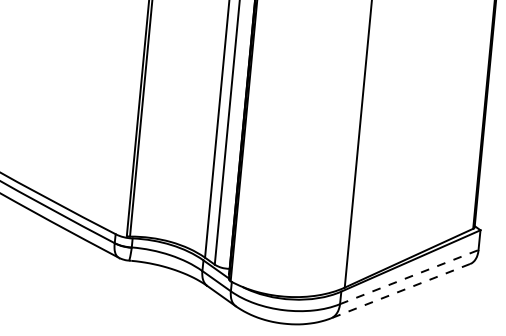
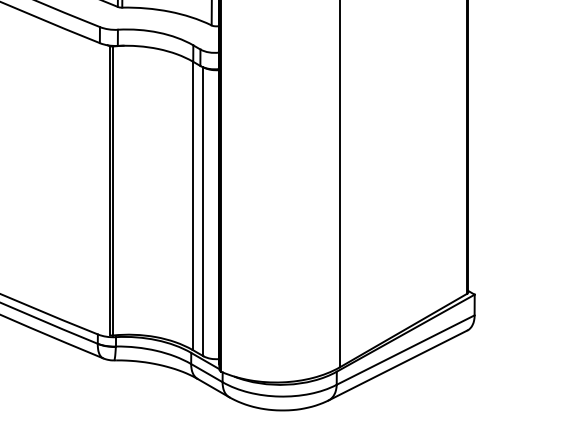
line: (410, 276) -> (406, 349), dashed -> solid
line: (400, 291) -> (397, 365), dashed -> solid

